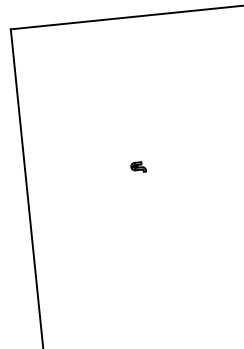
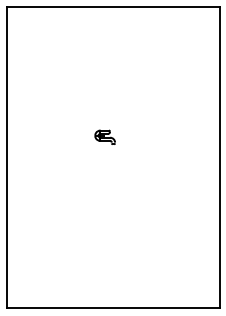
part: (138, 167) -> (105, 137), size x1.6

